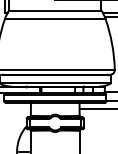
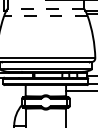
line: (54, 10) -> (45, 8), solid -> dashed
line: (54, 18) -> (45, 15), solid -> dashed

